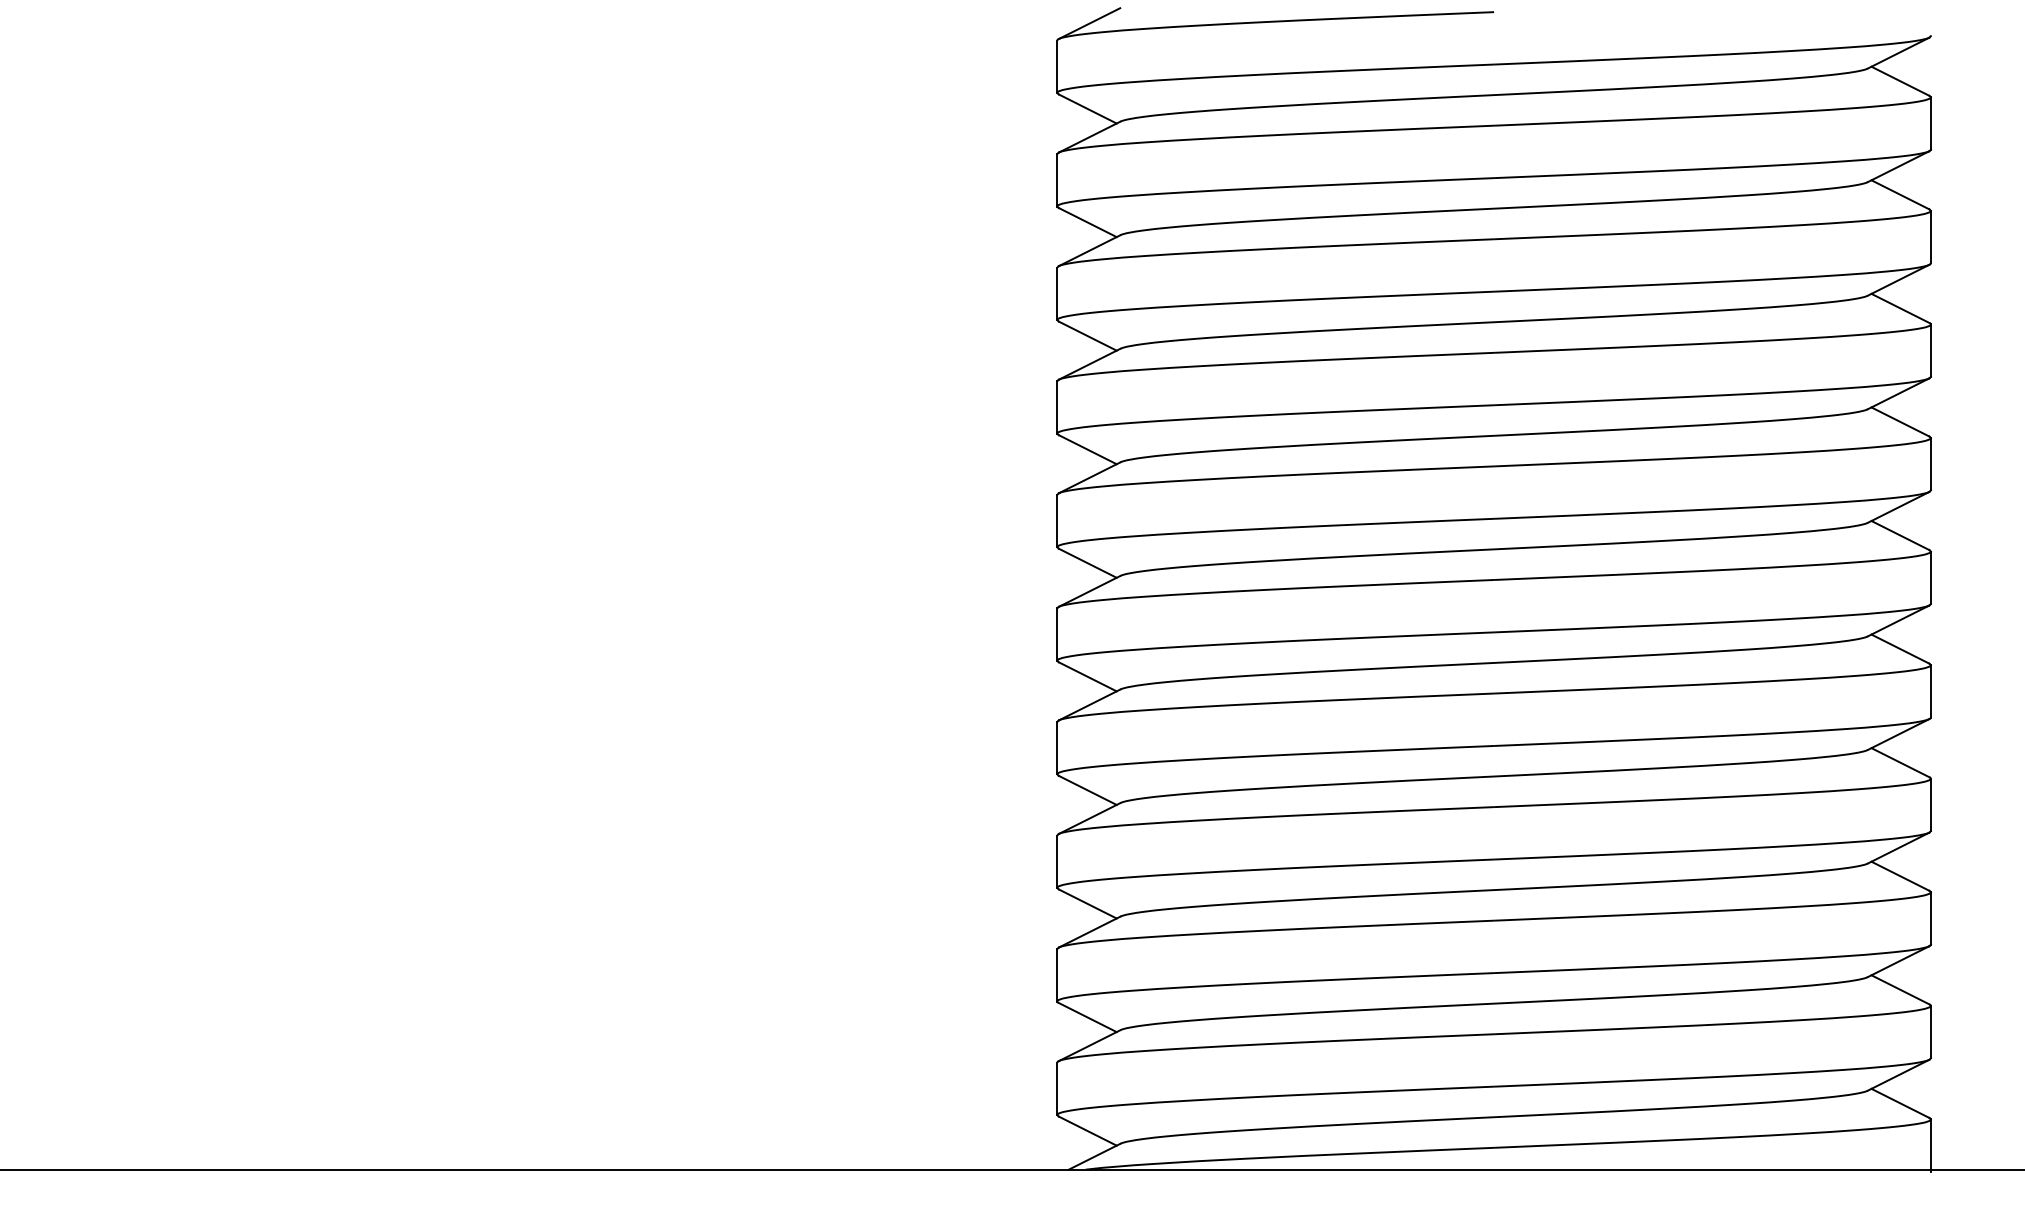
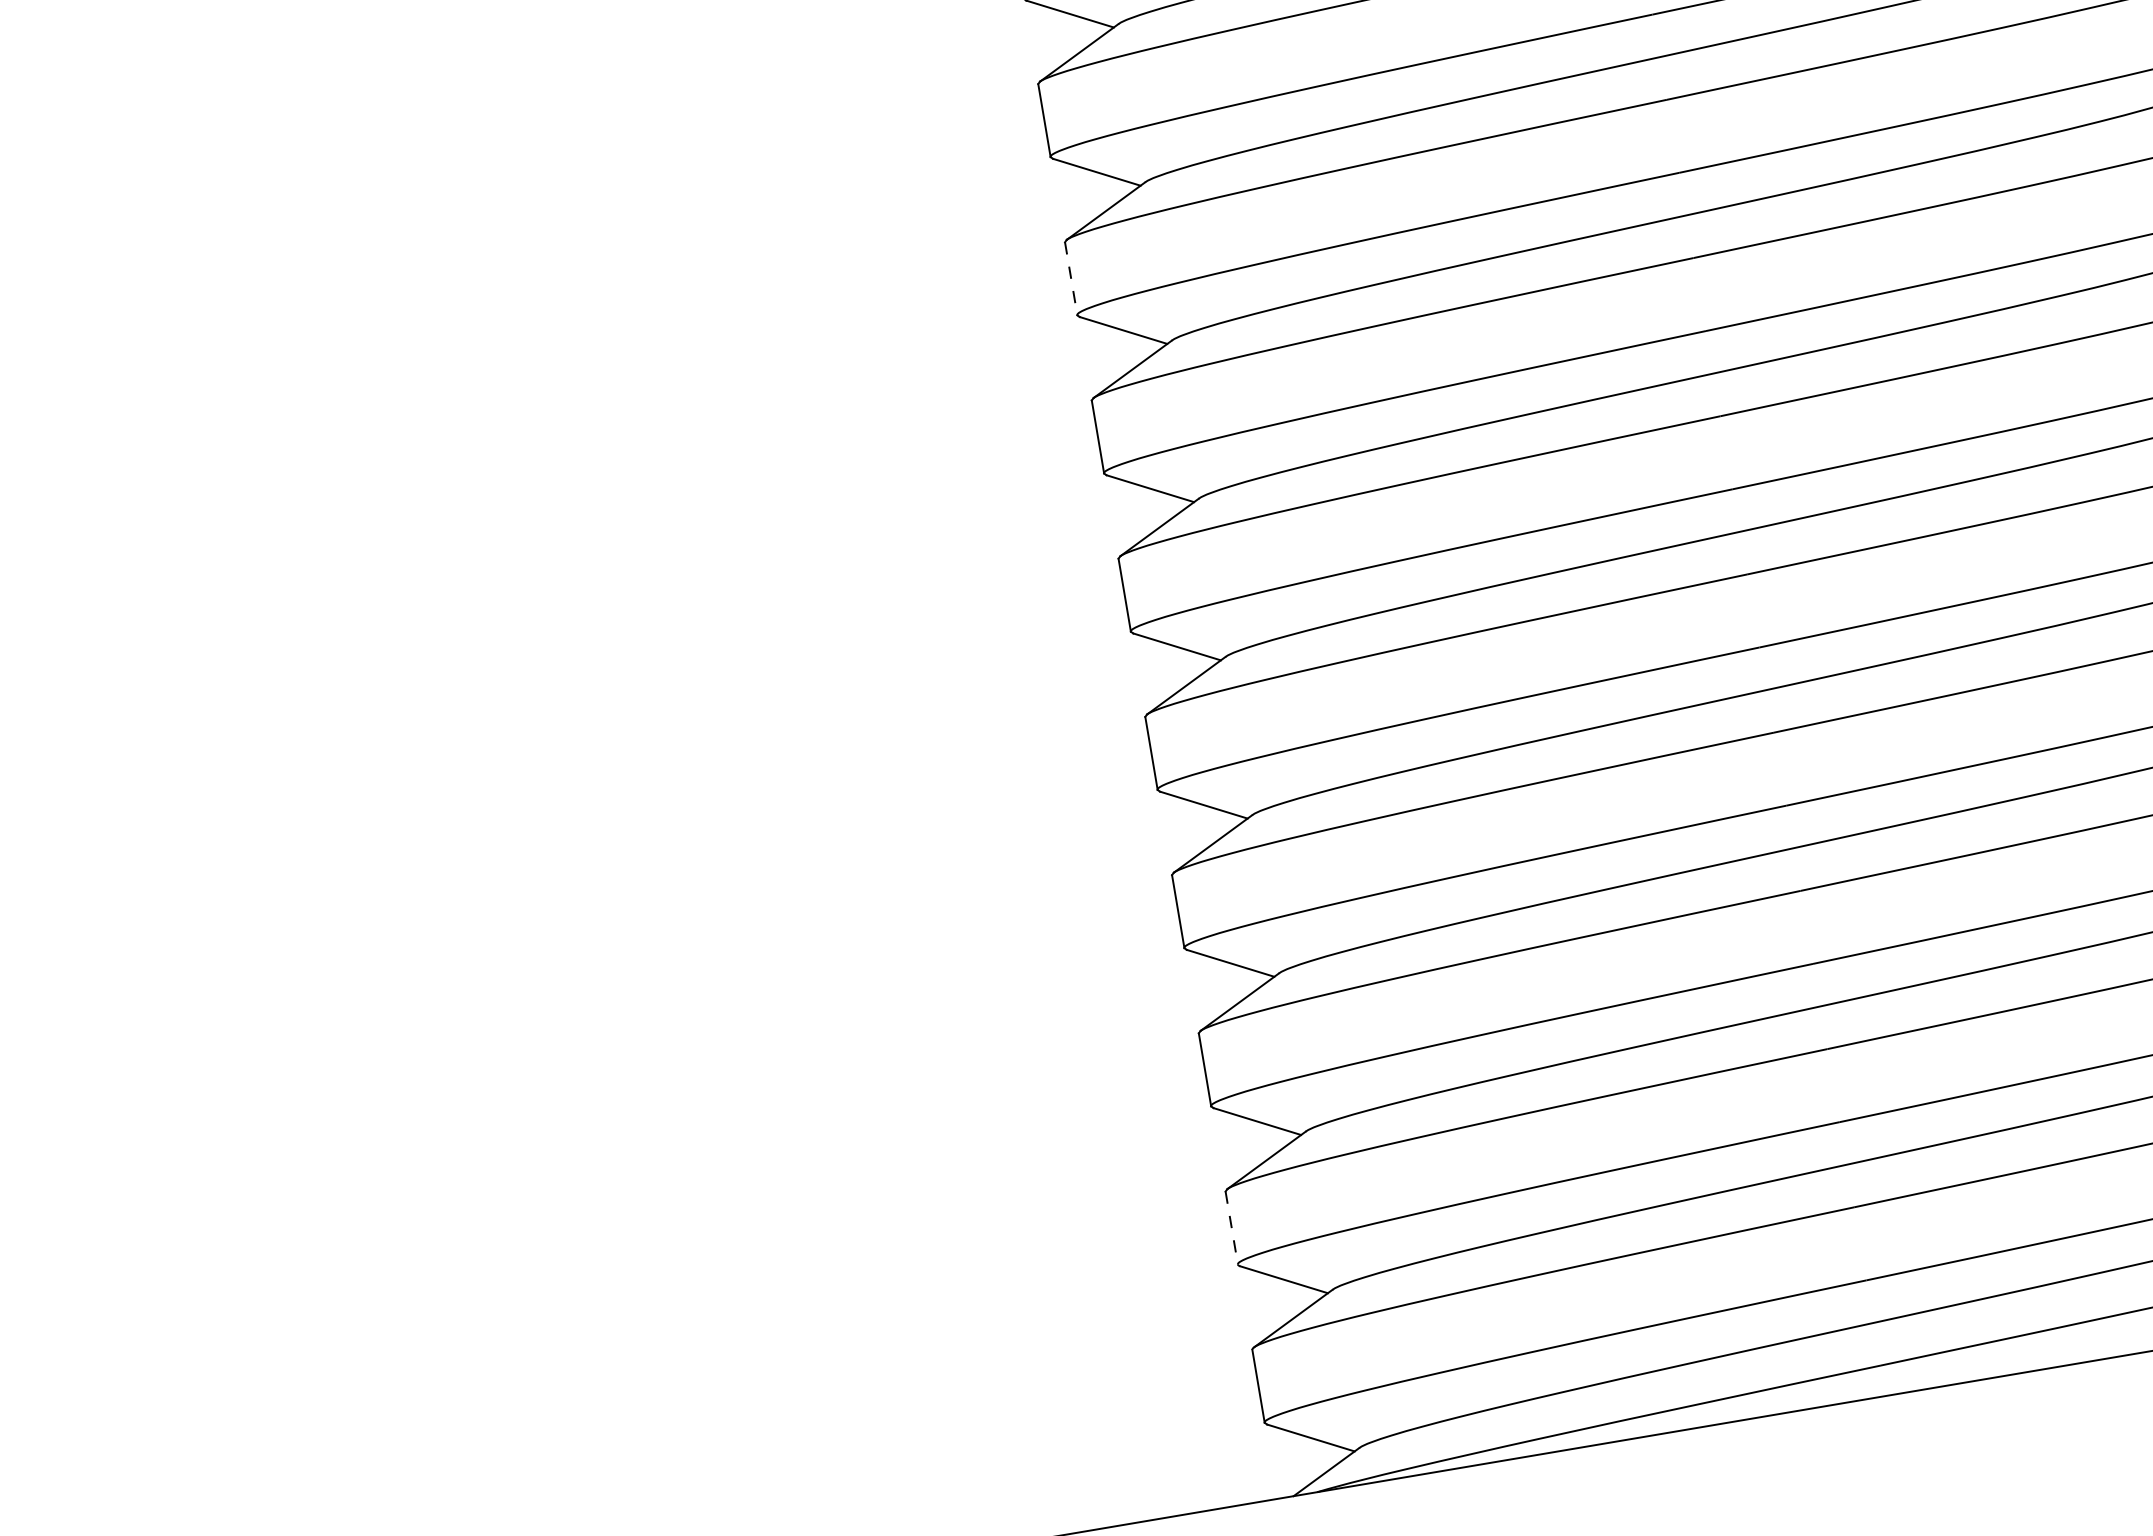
line: (1057, 294) -> (1071, 279), solid -> dashed
line: (1057, 975) -> (1232, 1228), solid -> dashed

